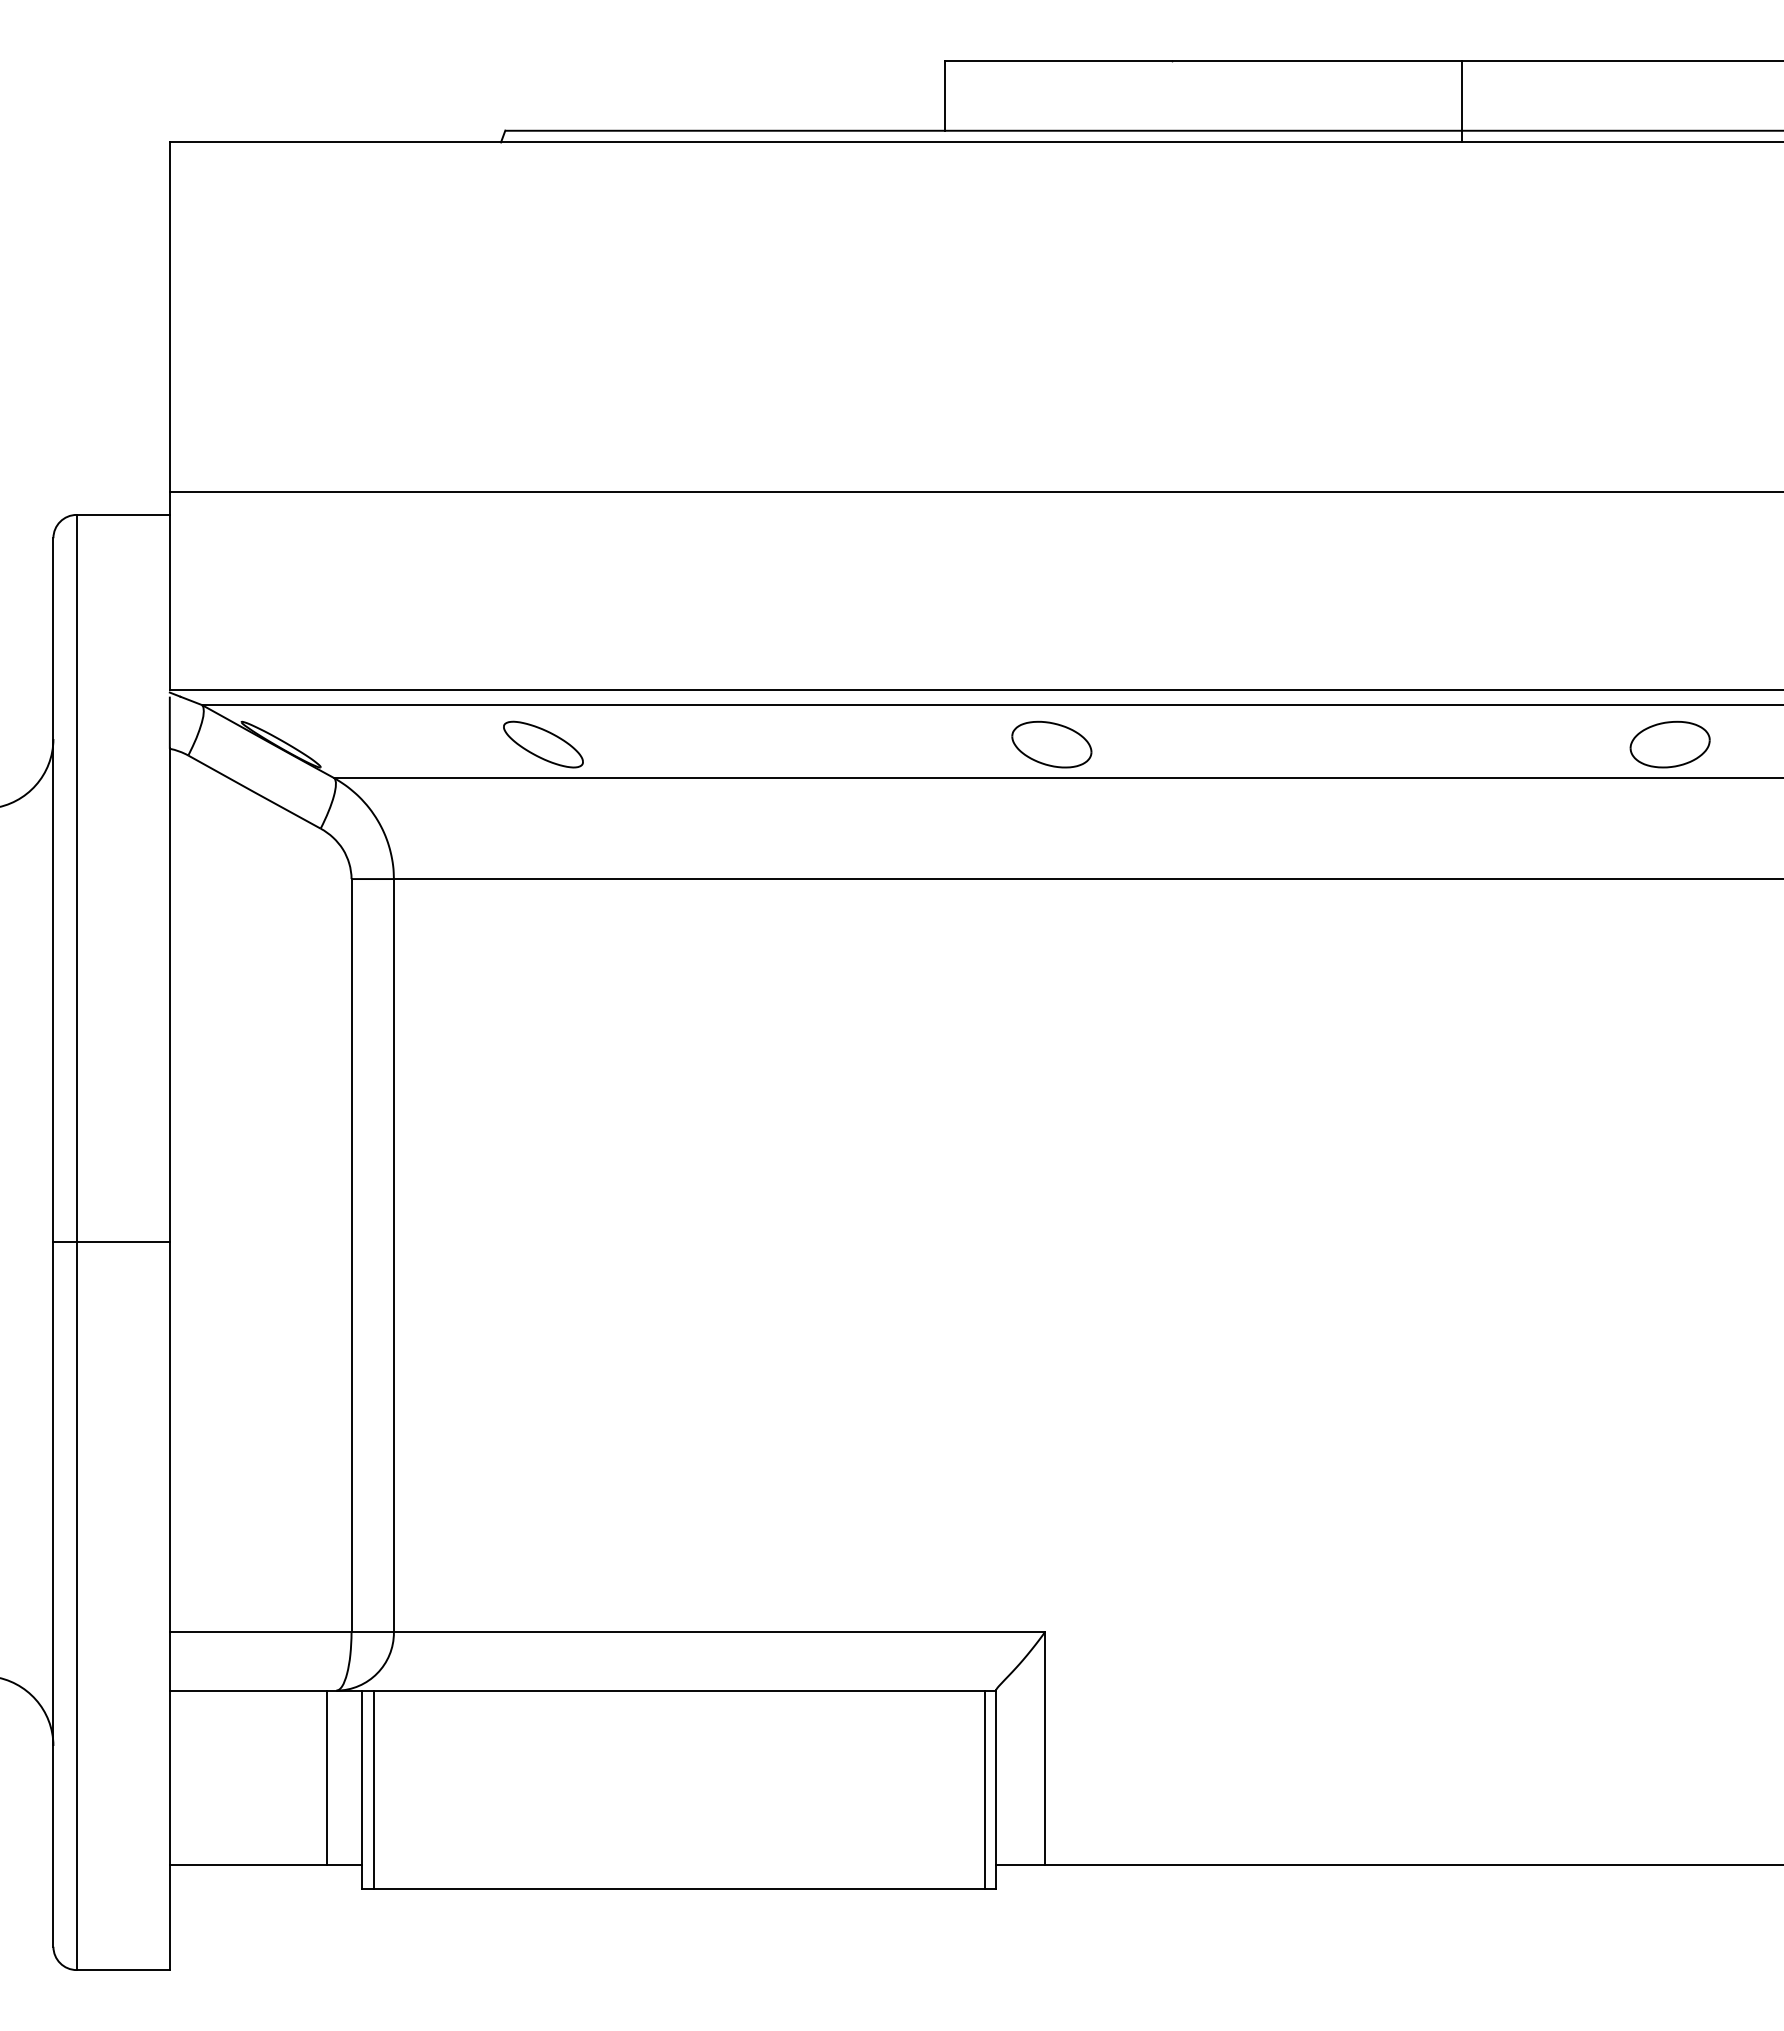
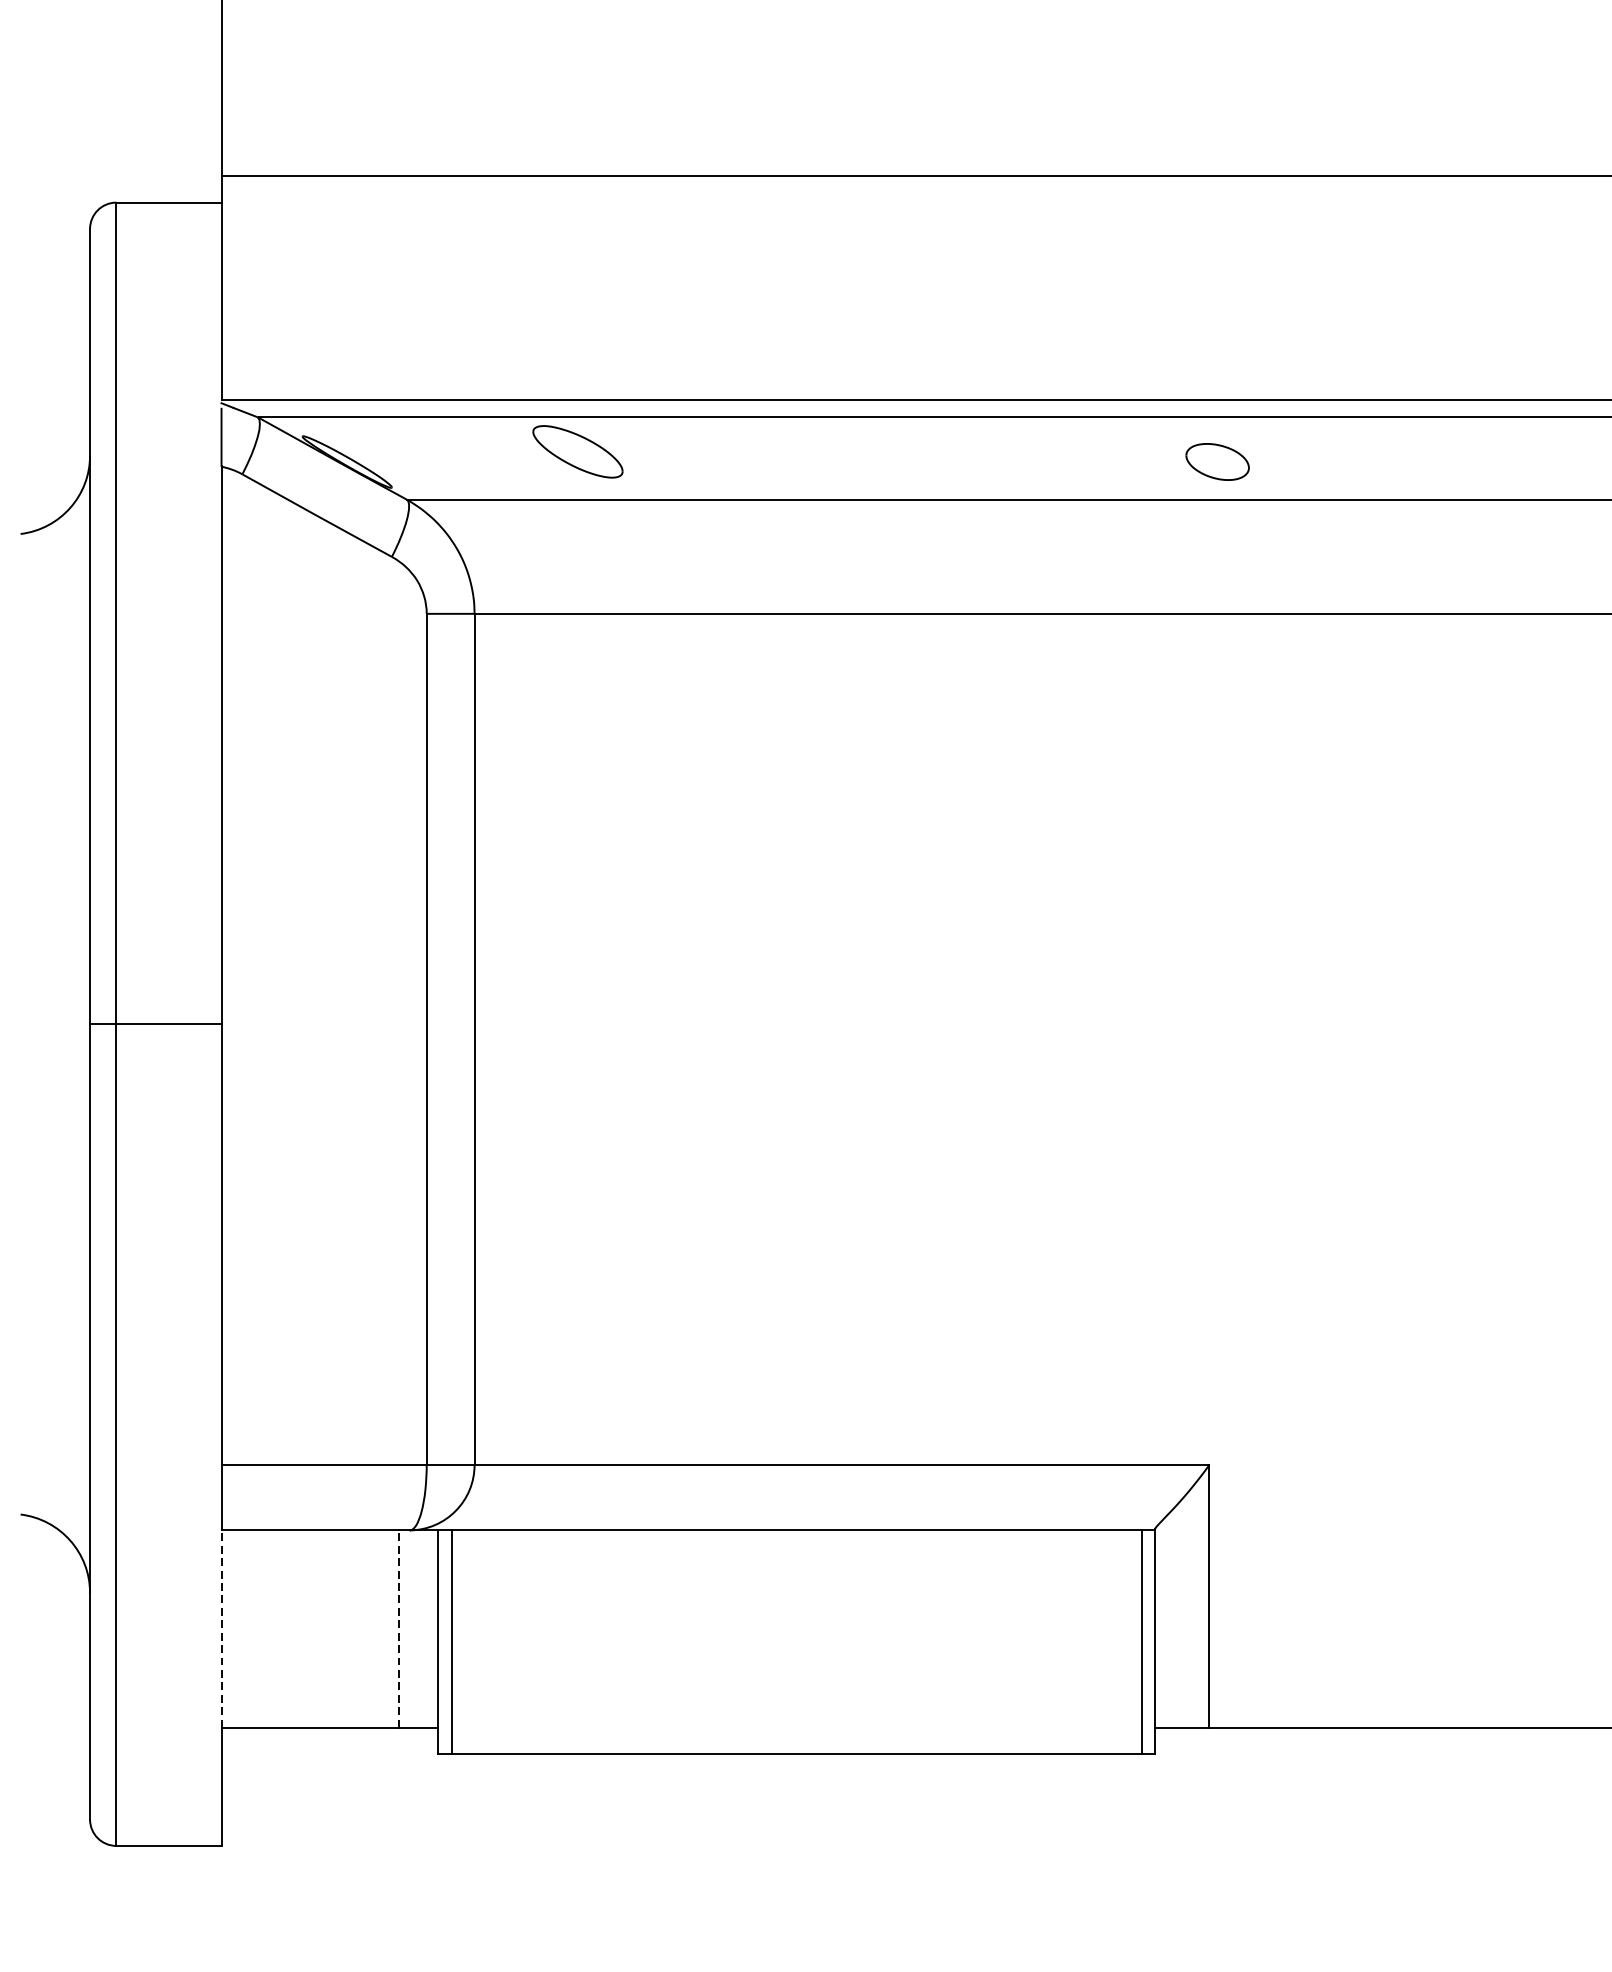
part: (543, 744) -> (578, 451), moved
part: (1051, 744) -> (1217, 461), size x0.7
line: (169, 1777) -> (221, 1628), solid -> dashed
line: (326, 1777) -> (398, 1628), solid -> dashed

